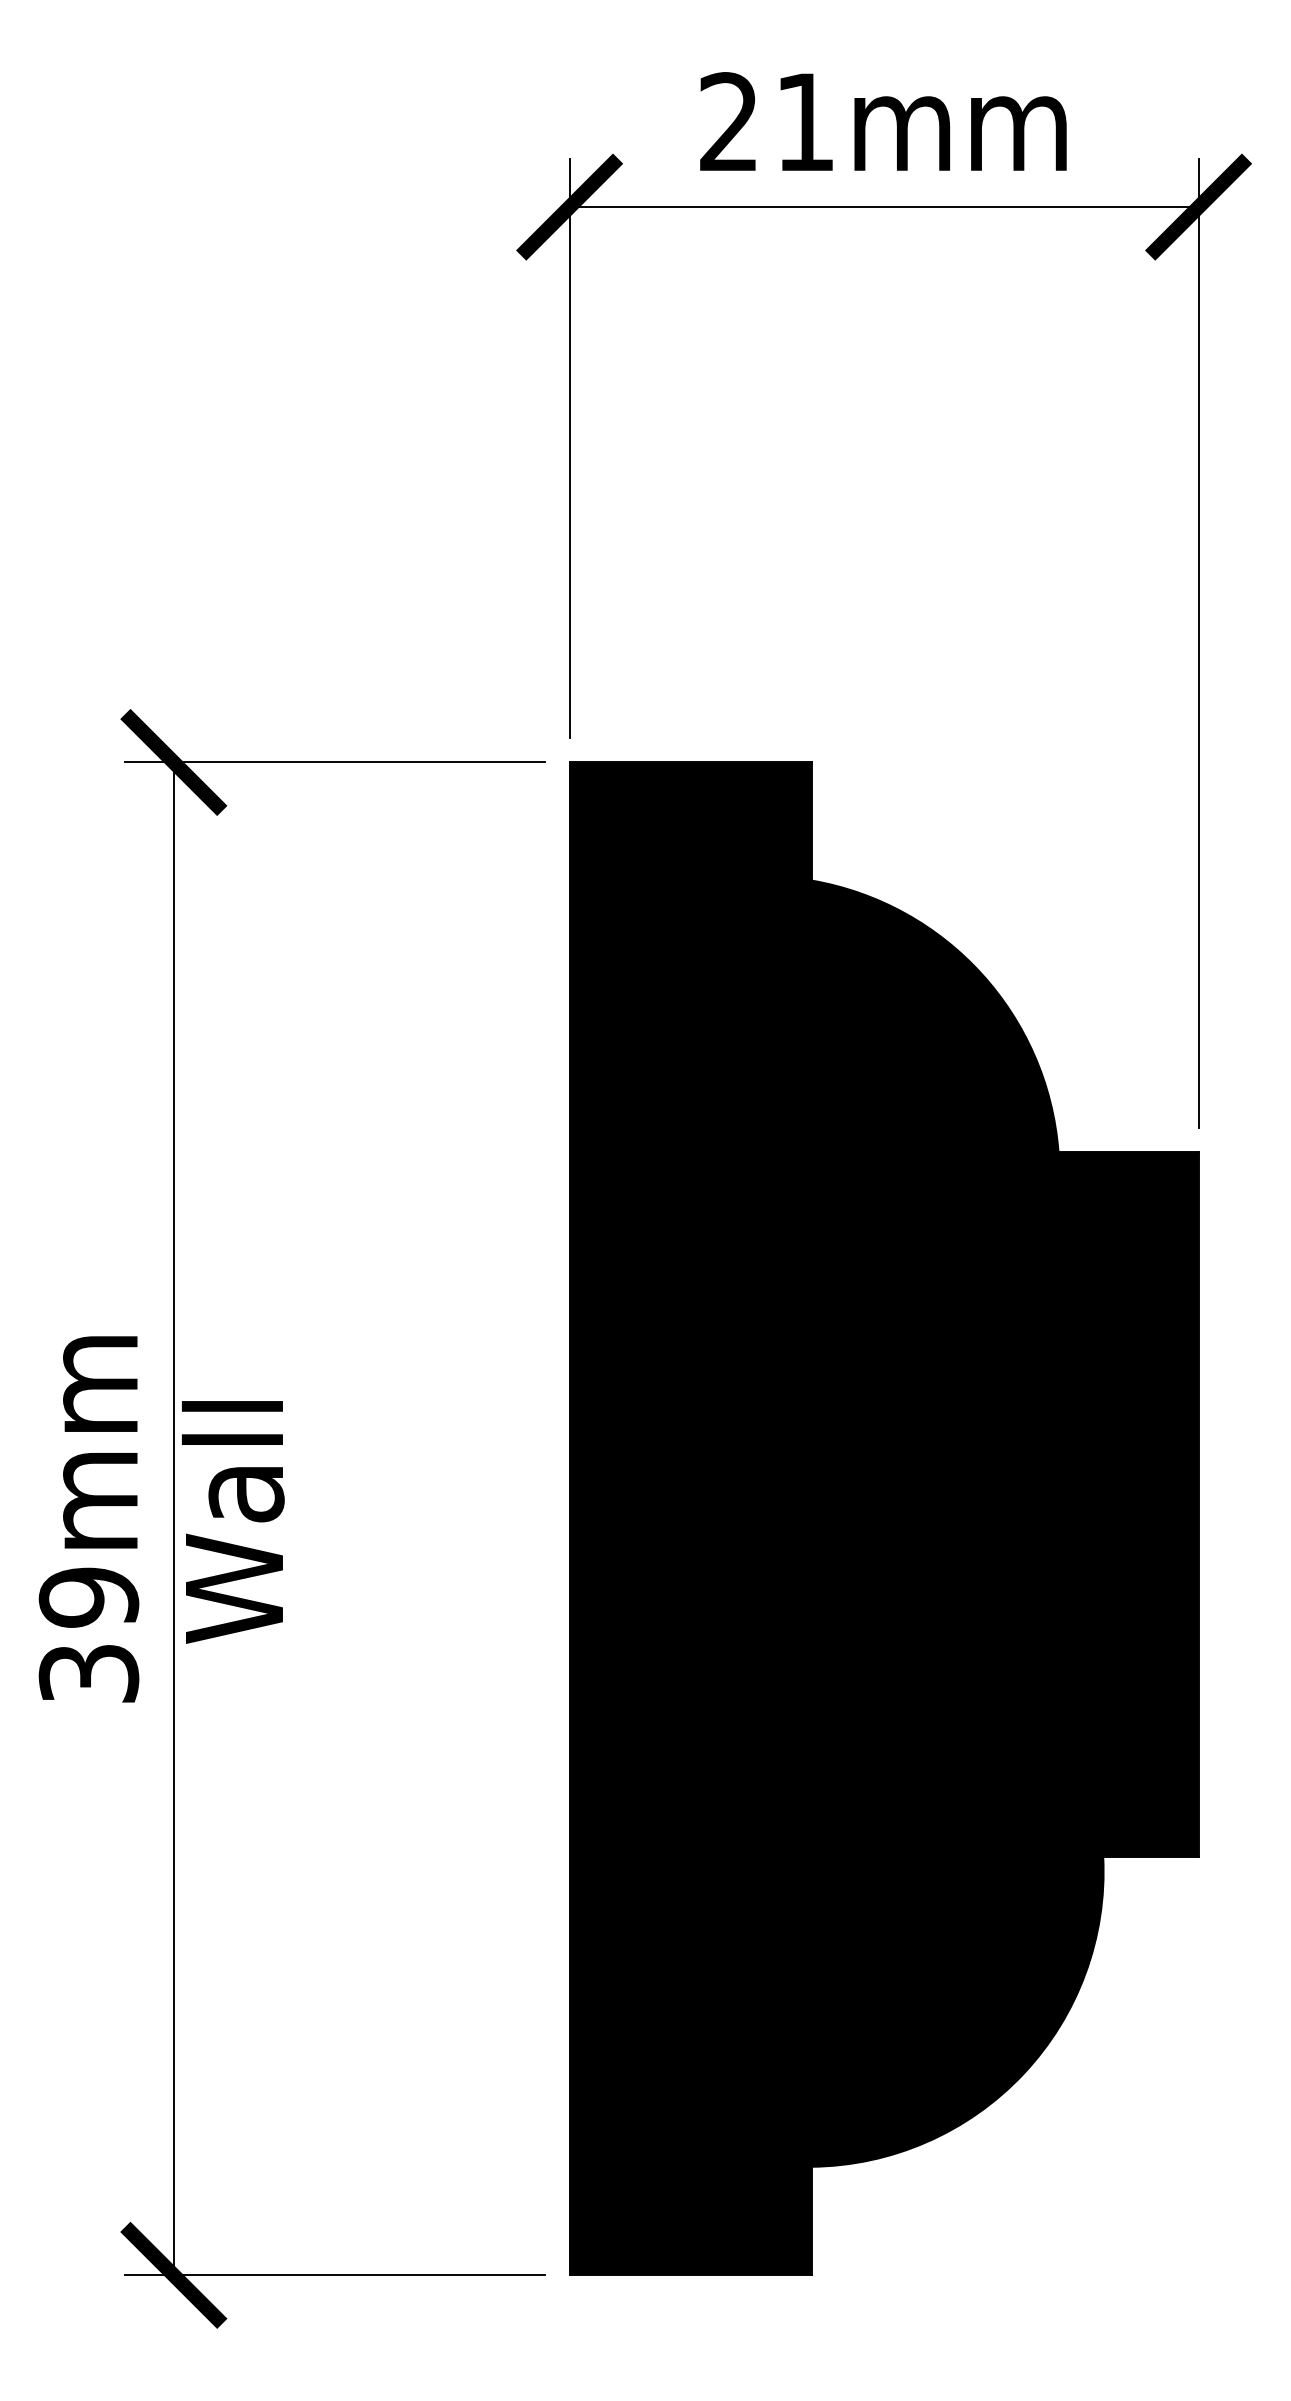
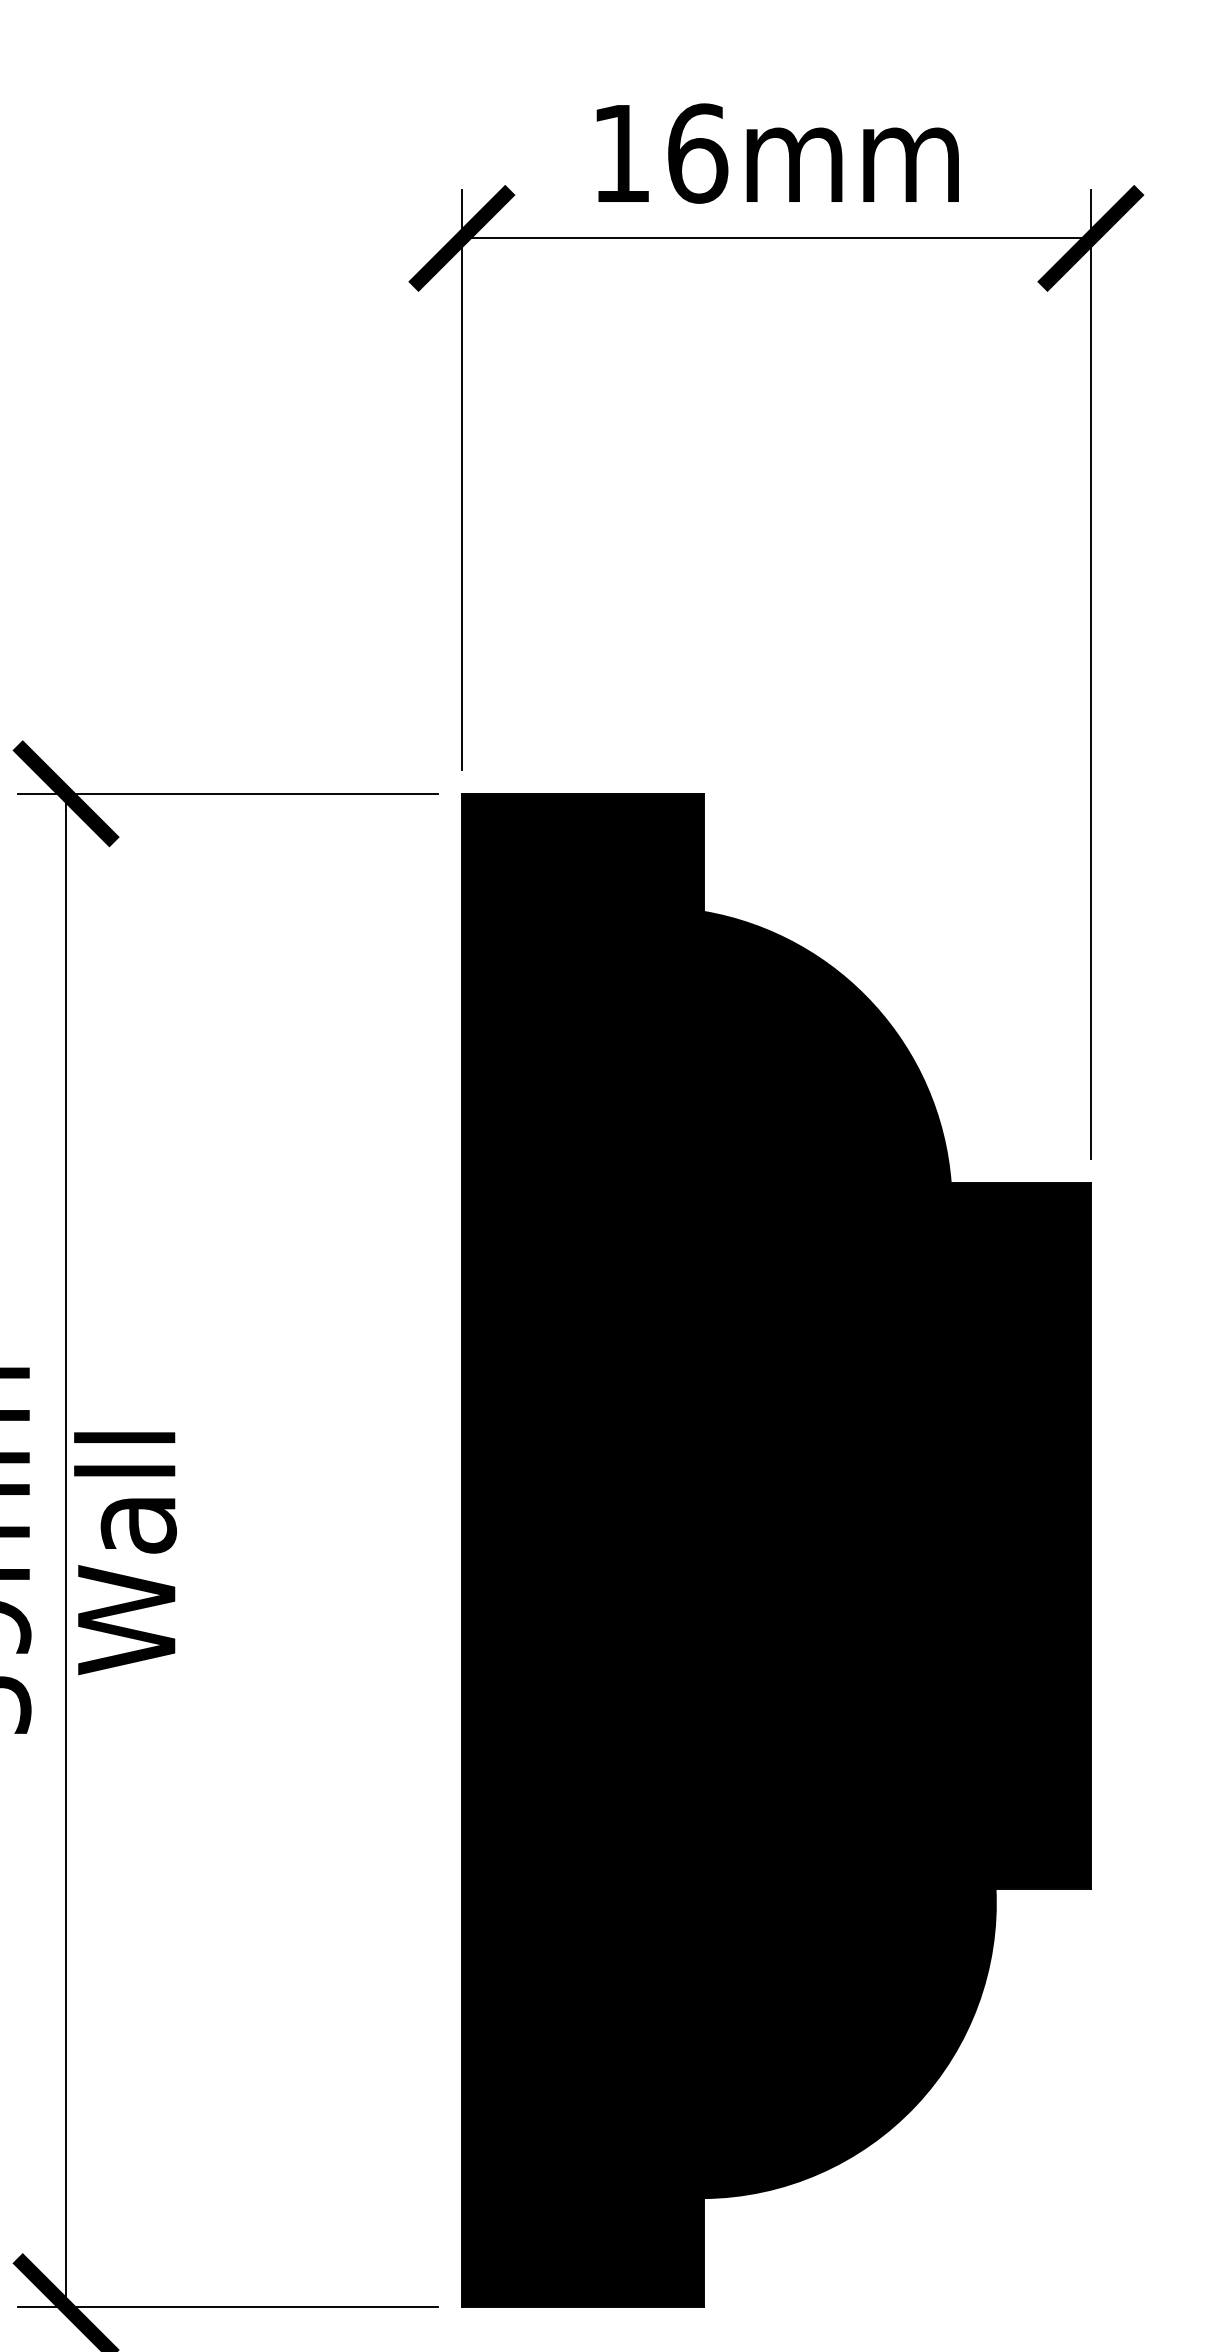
text: (768, 122) -> (660, 153), 21mm -> 16mm

